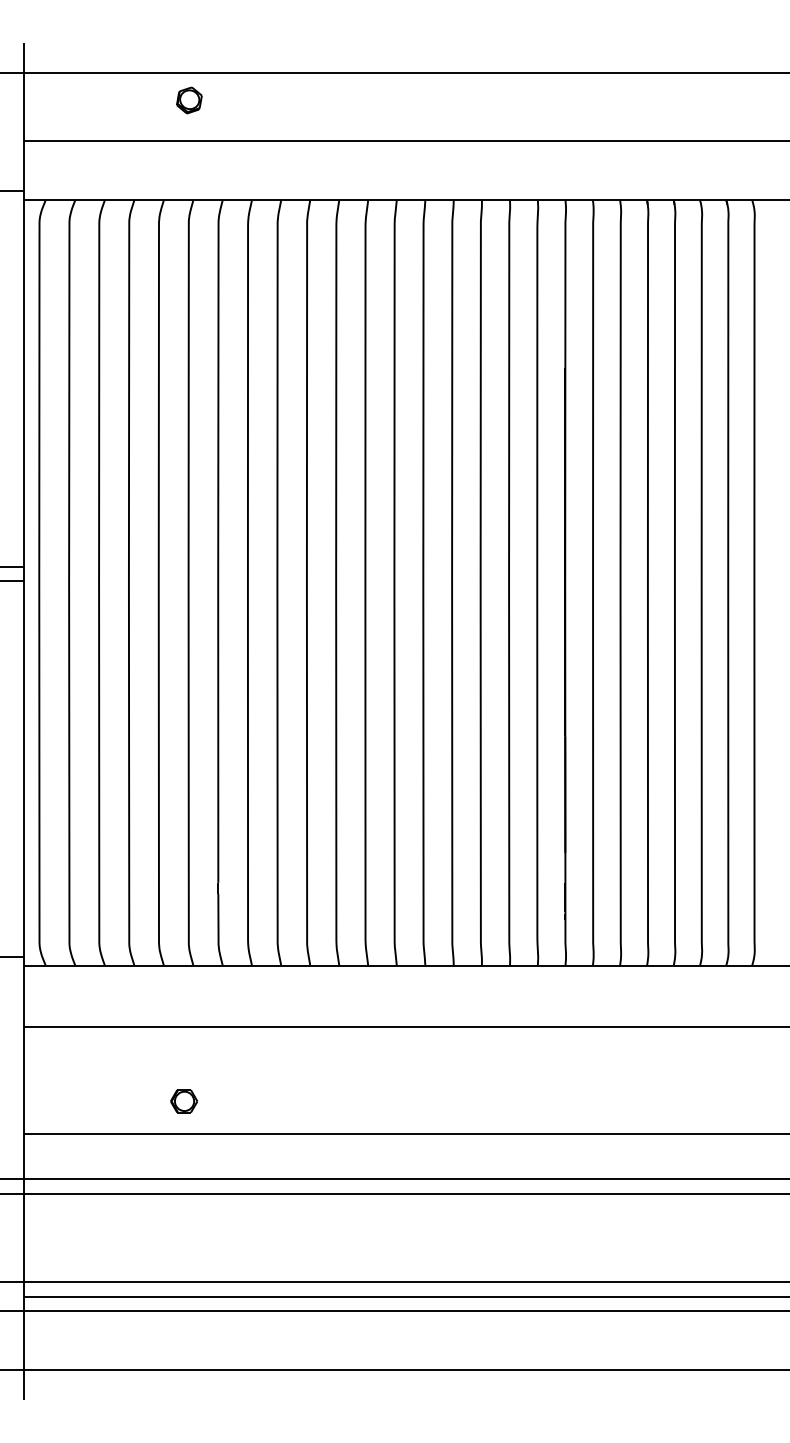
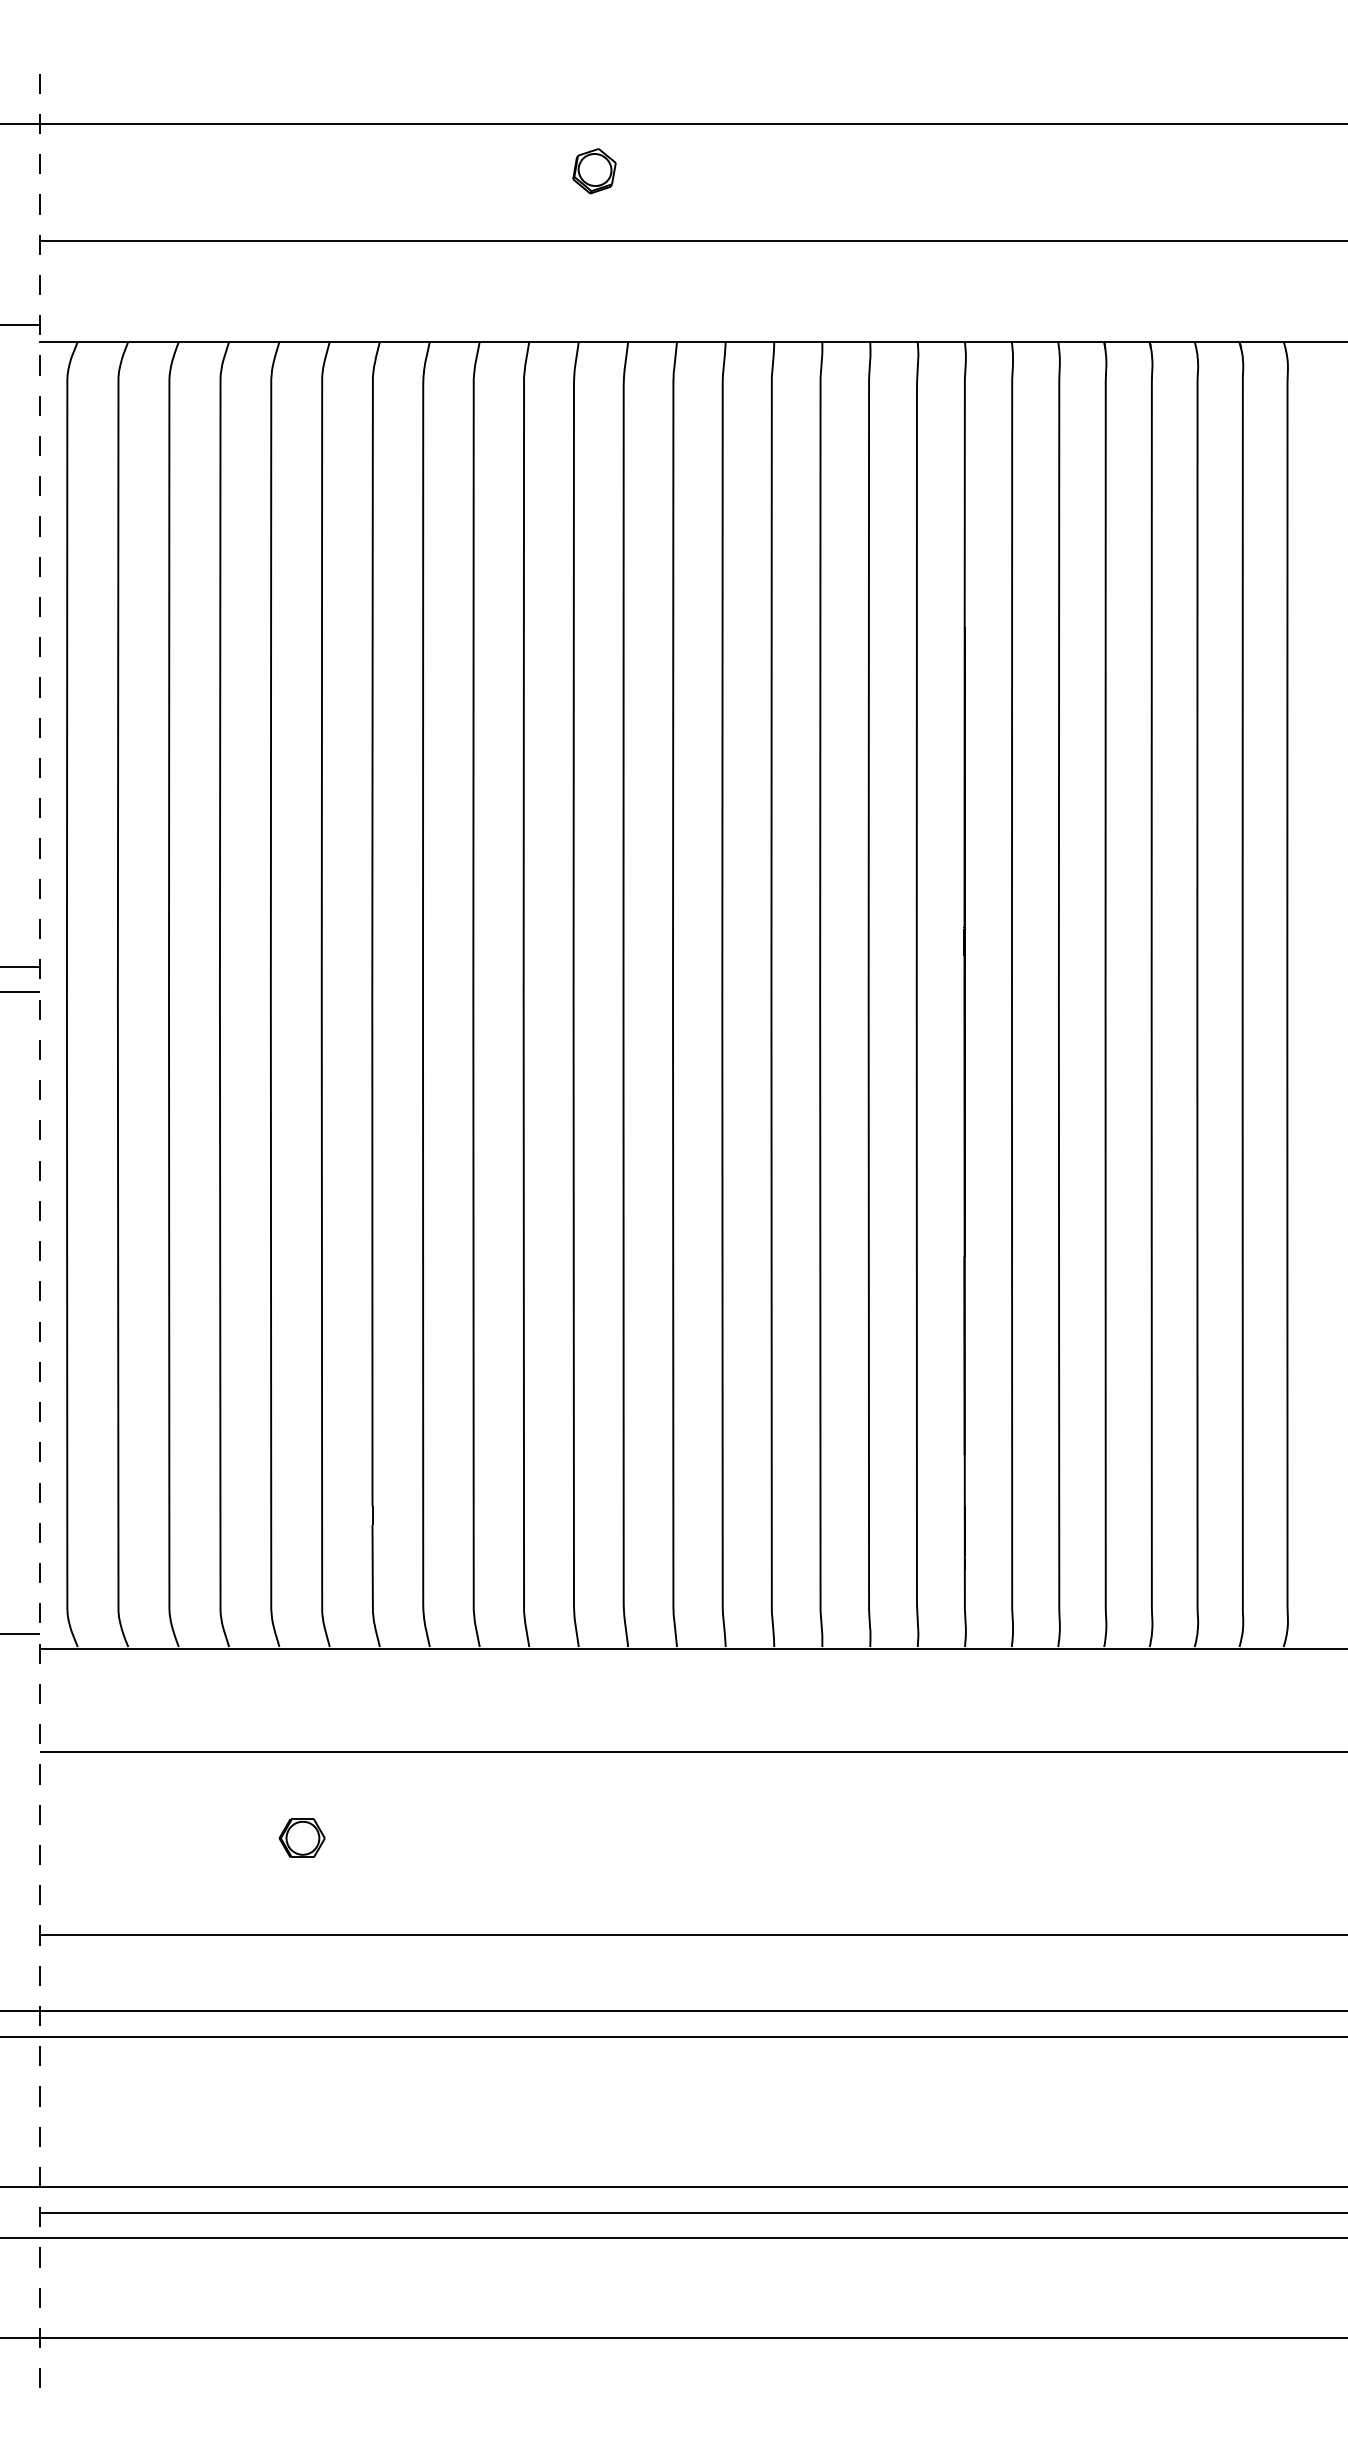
part: (189, 100) -> (594, 171), moved
line: (23, 721) -> (40, 1231), solid -> dashed
part: (183, 1101) -> (301, 1838), moved

